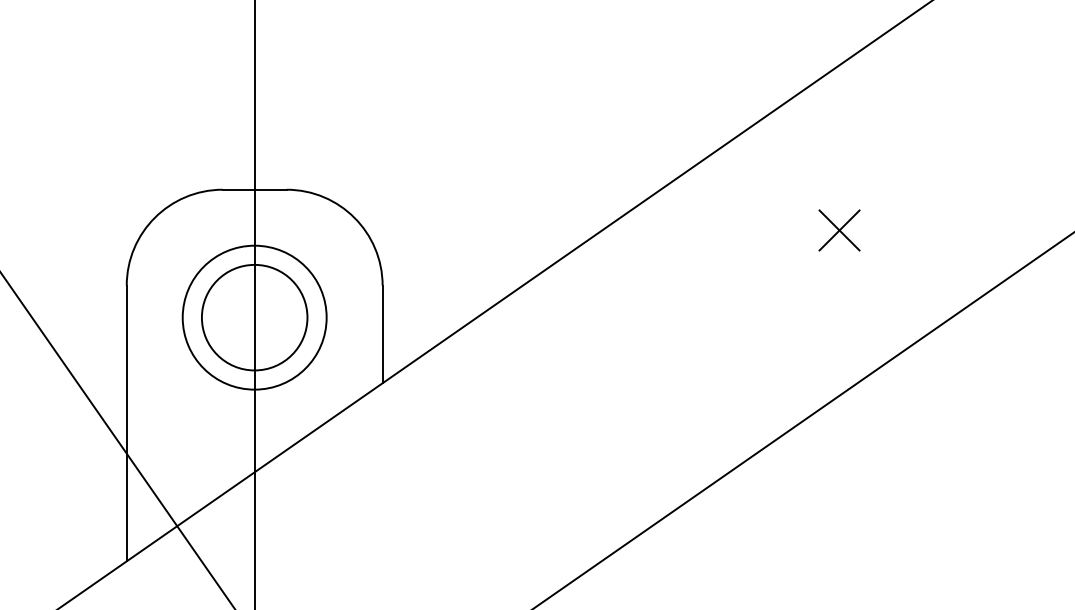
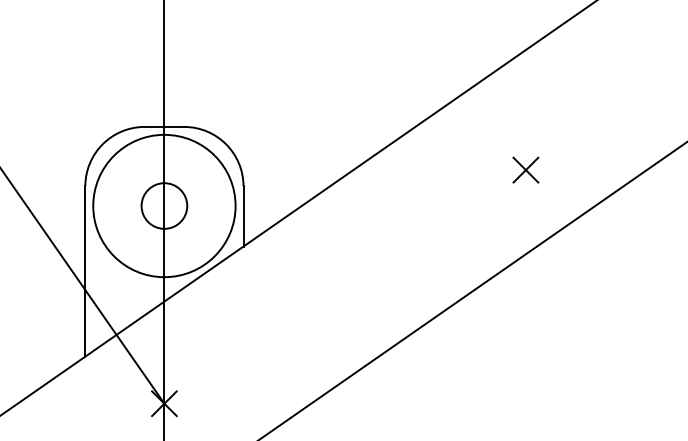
part: (838, 229) -> (525, 169), moved
circle: (253, 316) -> (163, 205), size x1.6
circle: (254, 316) -> (164, 205), size x0.7

